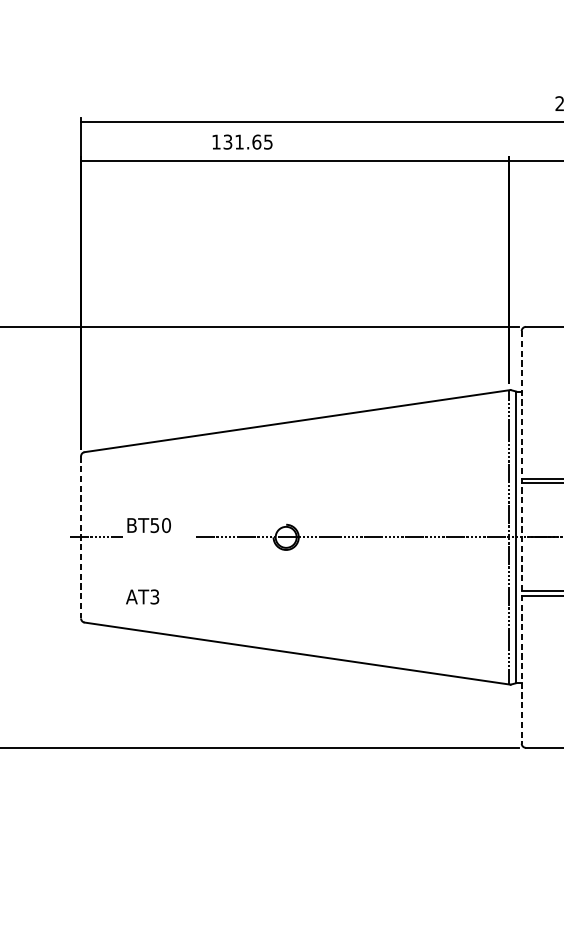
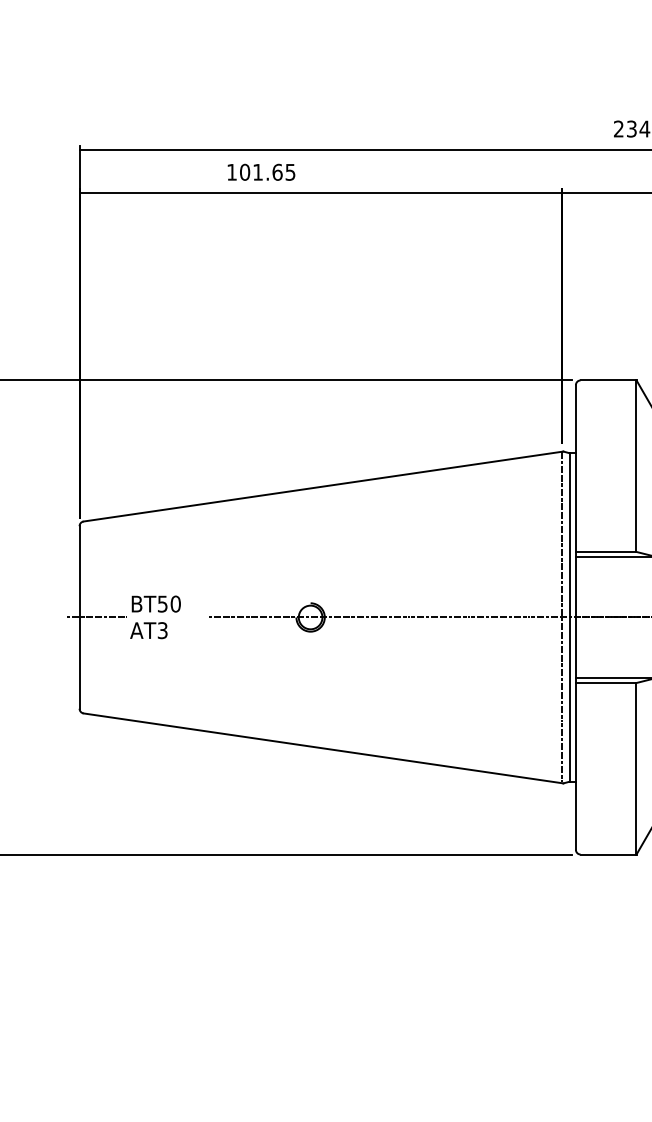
text: (228, 141) -> (245, 171), 131.65 -> 101.65
line: (80, 537) -> (79, 617), dashed -> solid
line: (521, 537) -> (575, 617), dashed -> solid
text: (142, 596) -> (148, 630), moved

